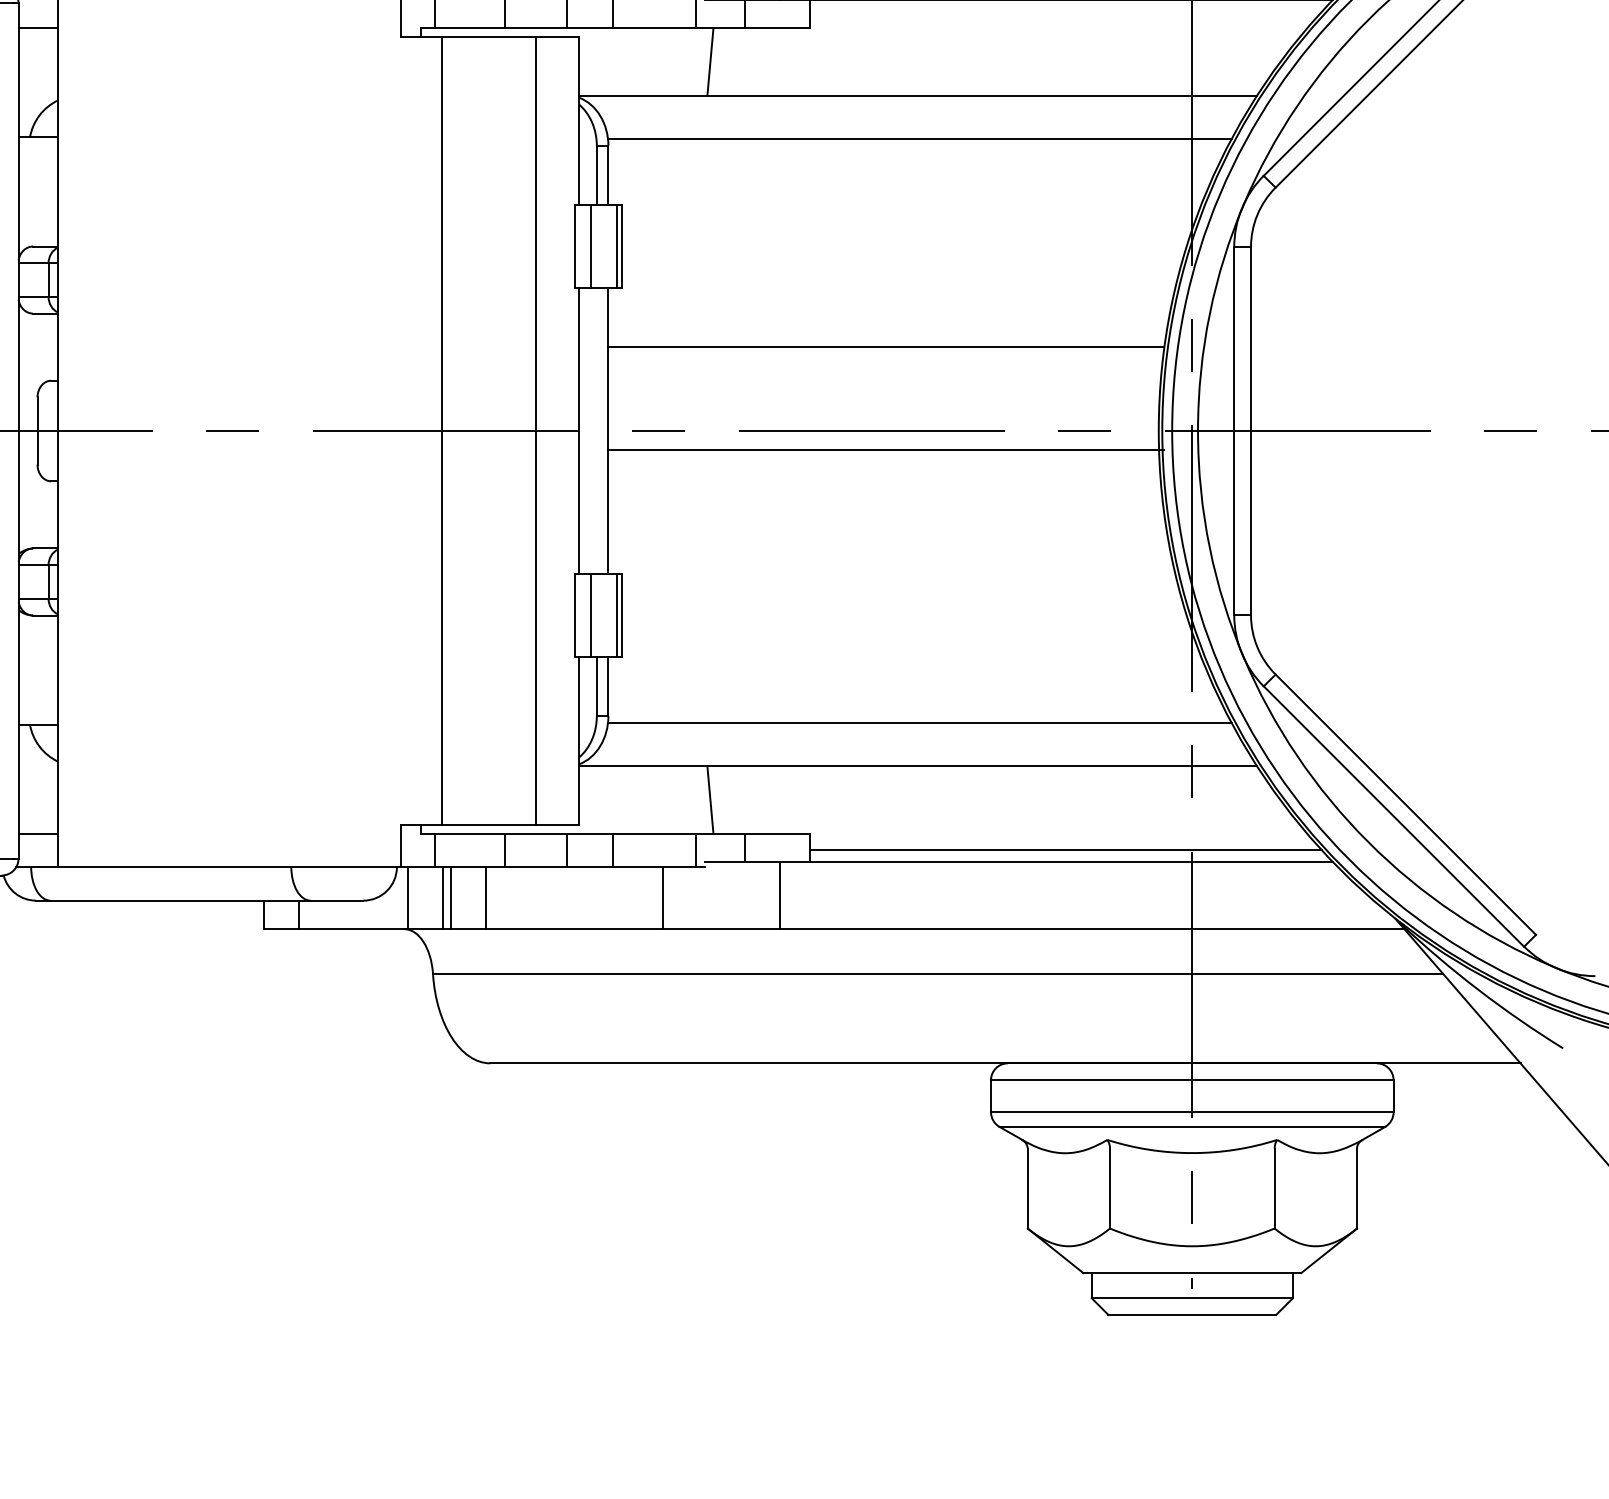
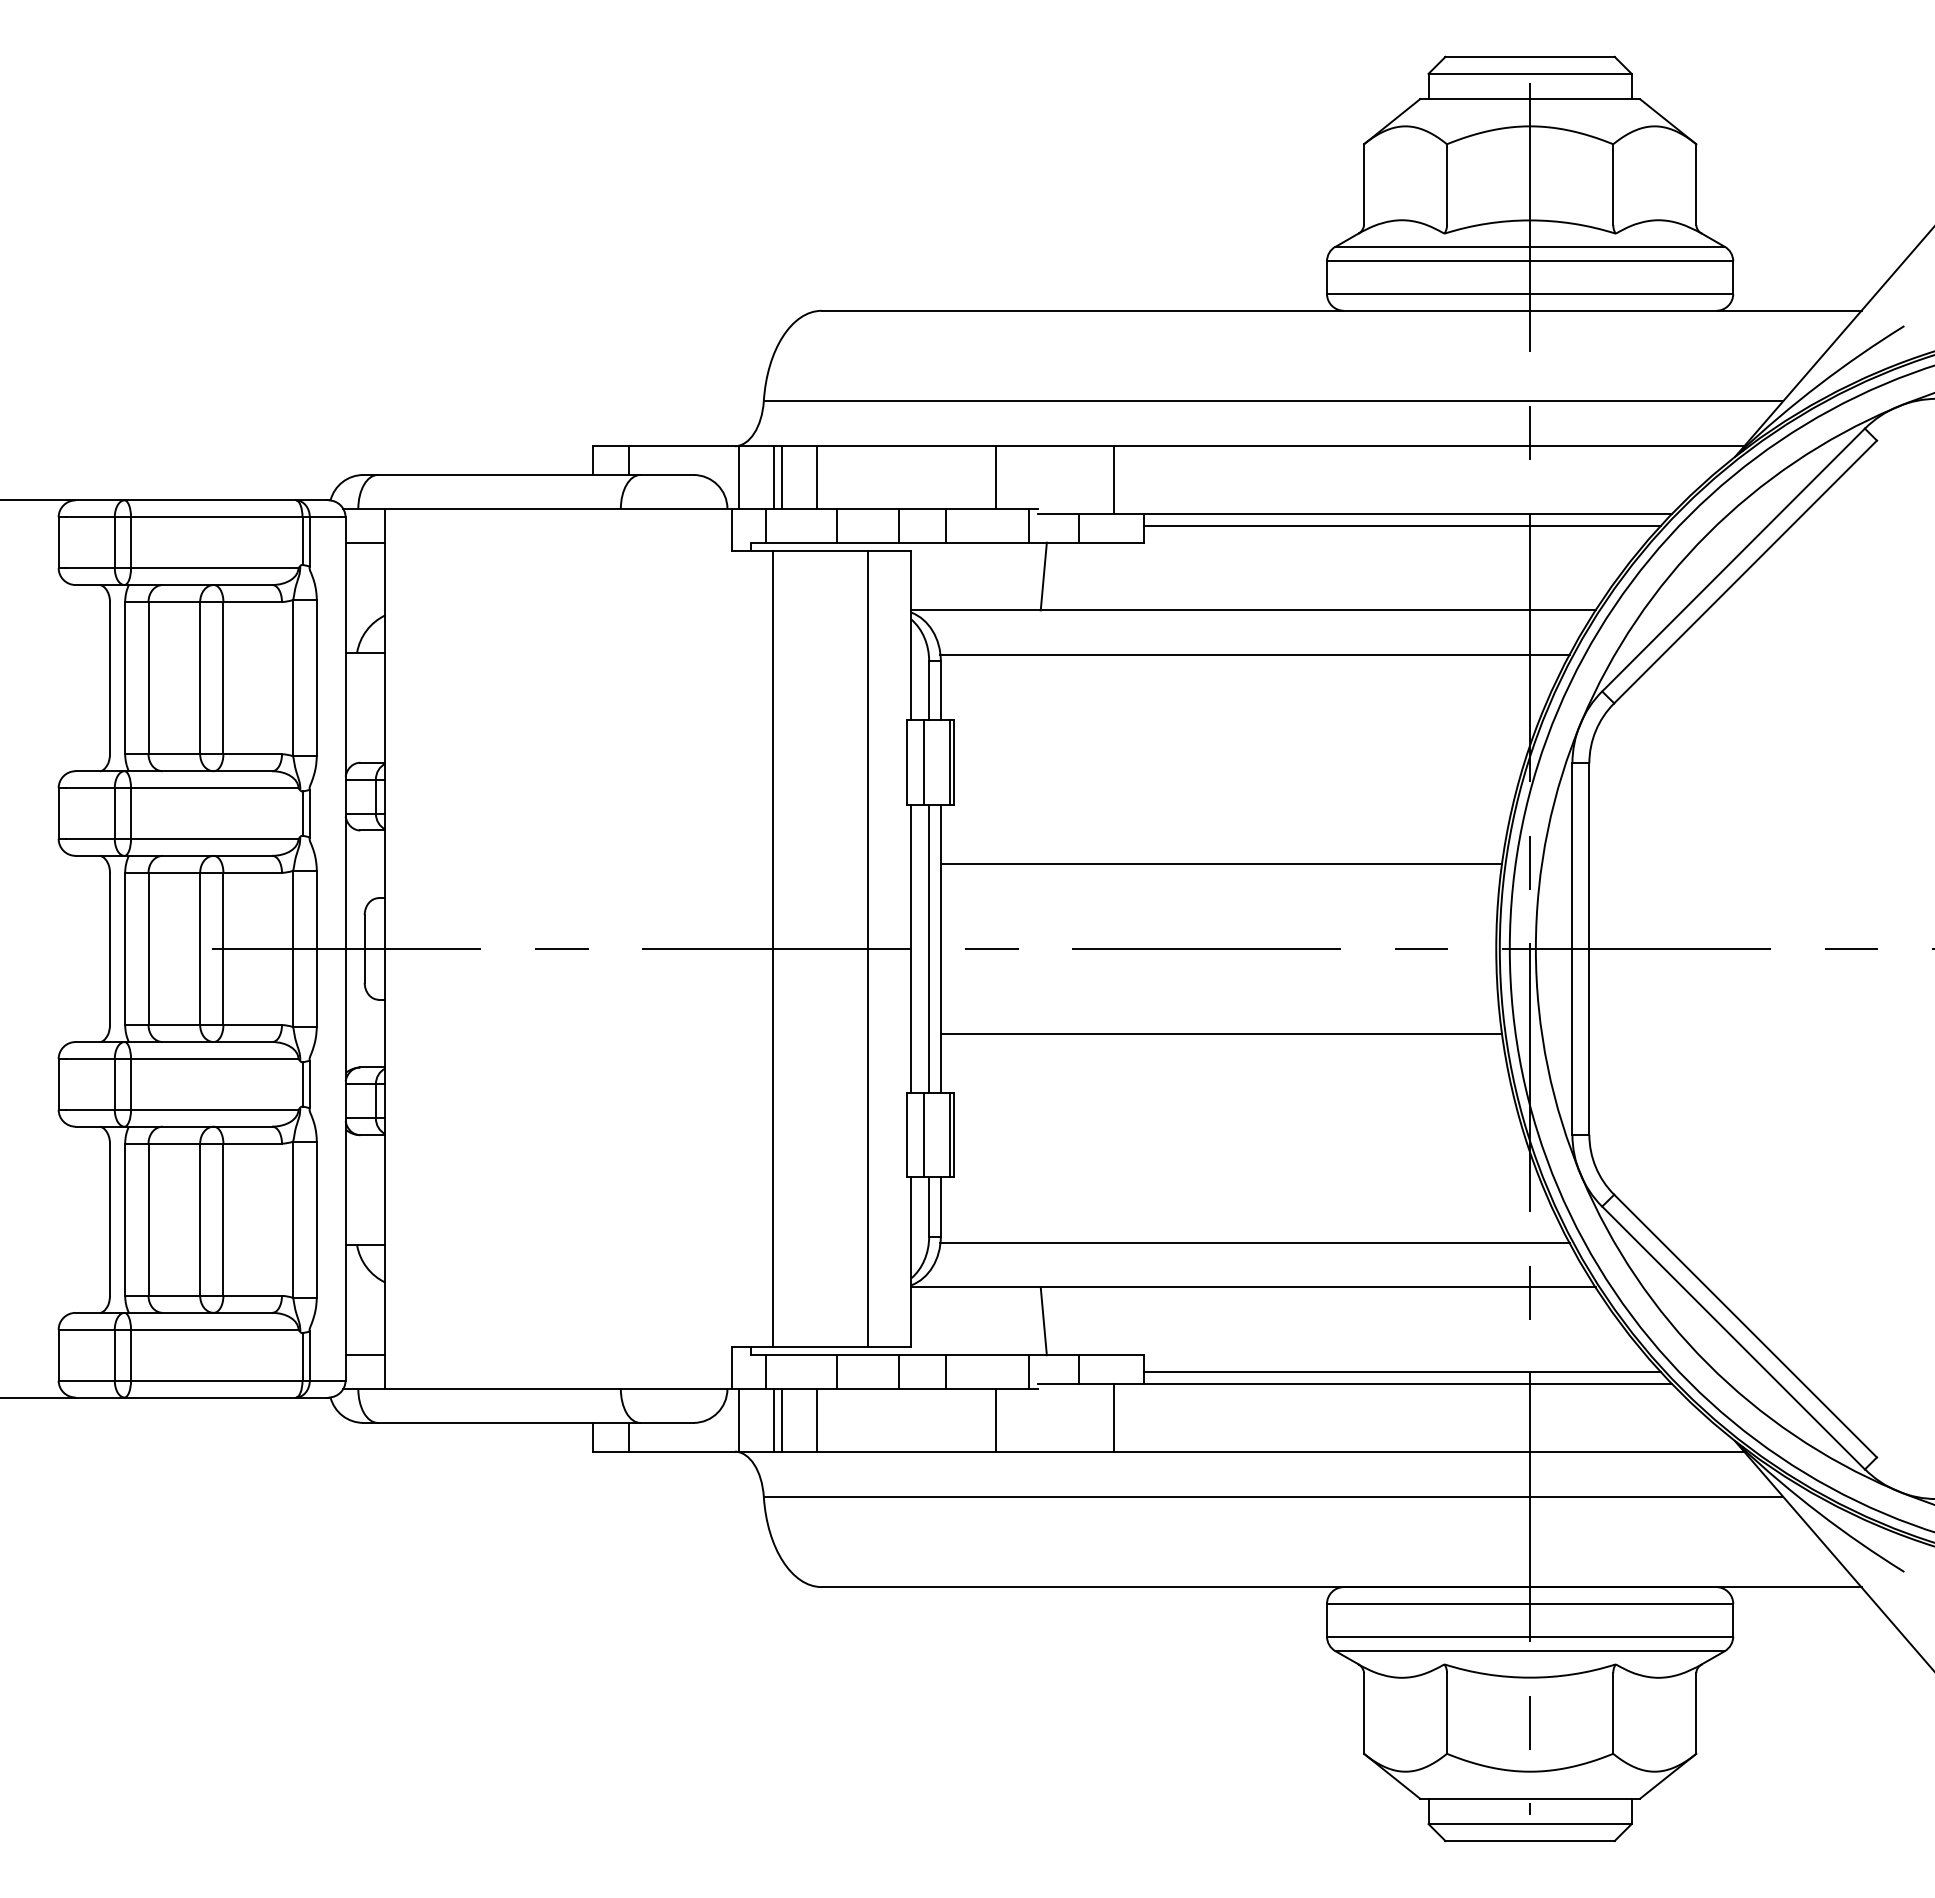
line: (1065, 11) -> (1402, 525), added
line: (597, 430) -> (929, 948), added
line: (886, 450) -> (1221, 1033), moved

